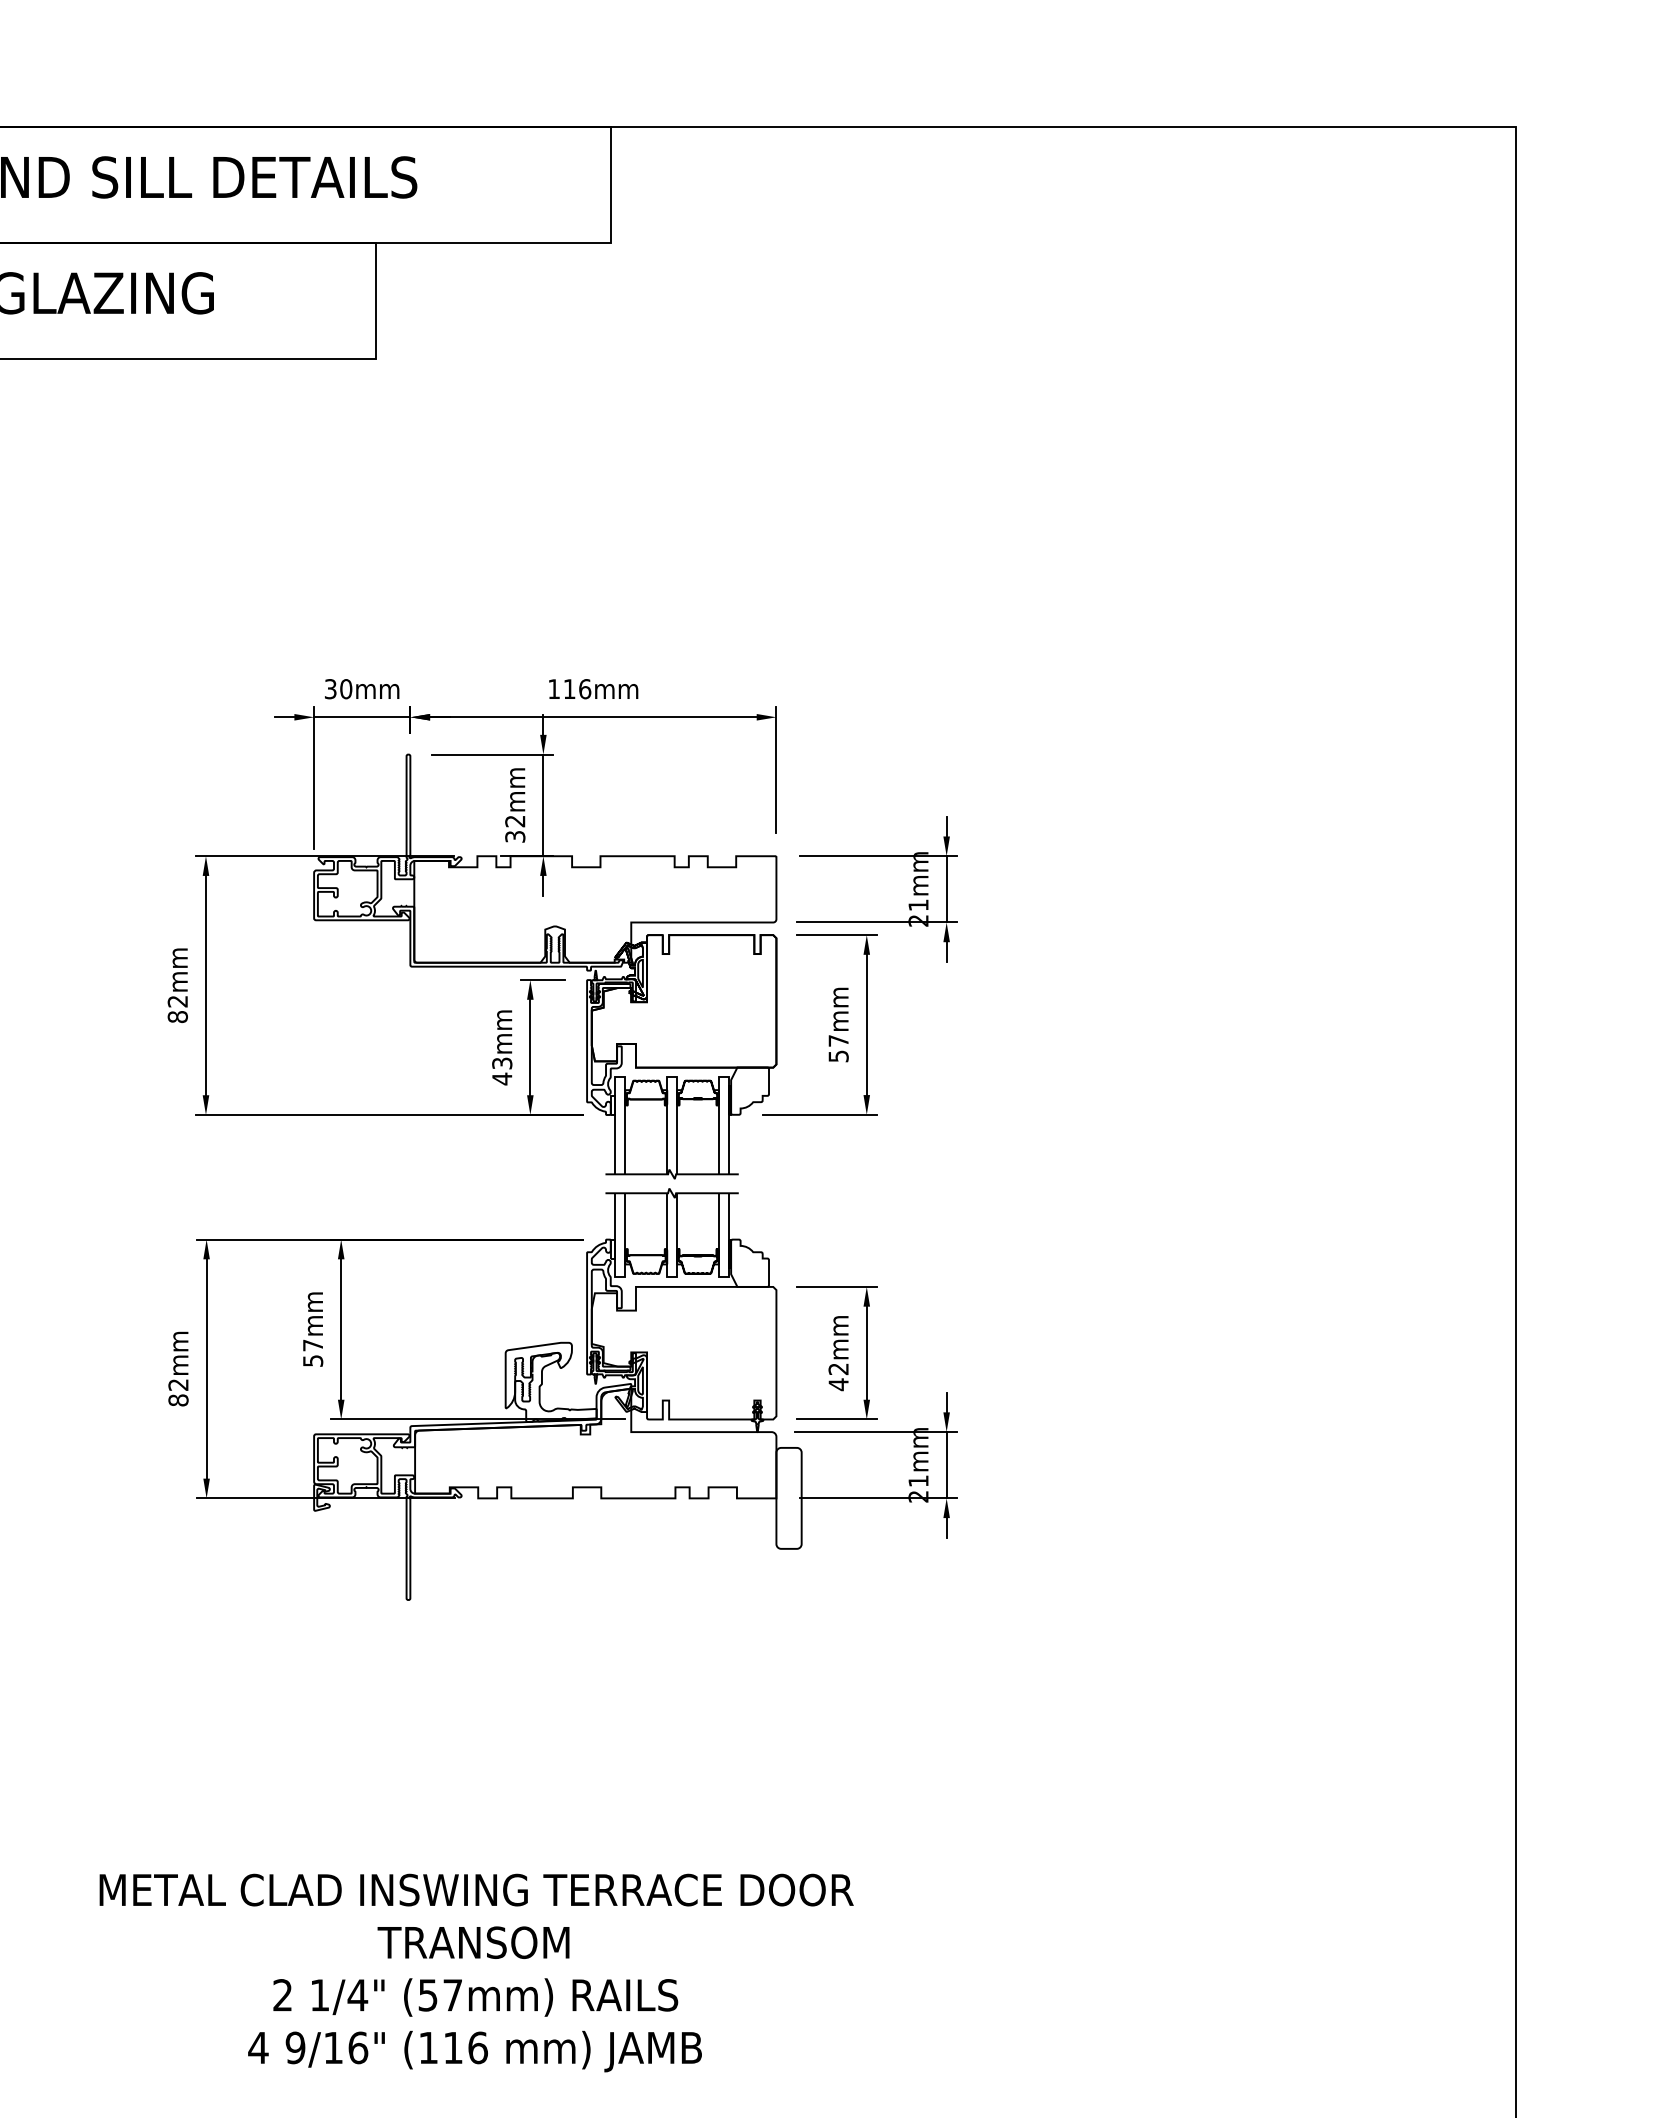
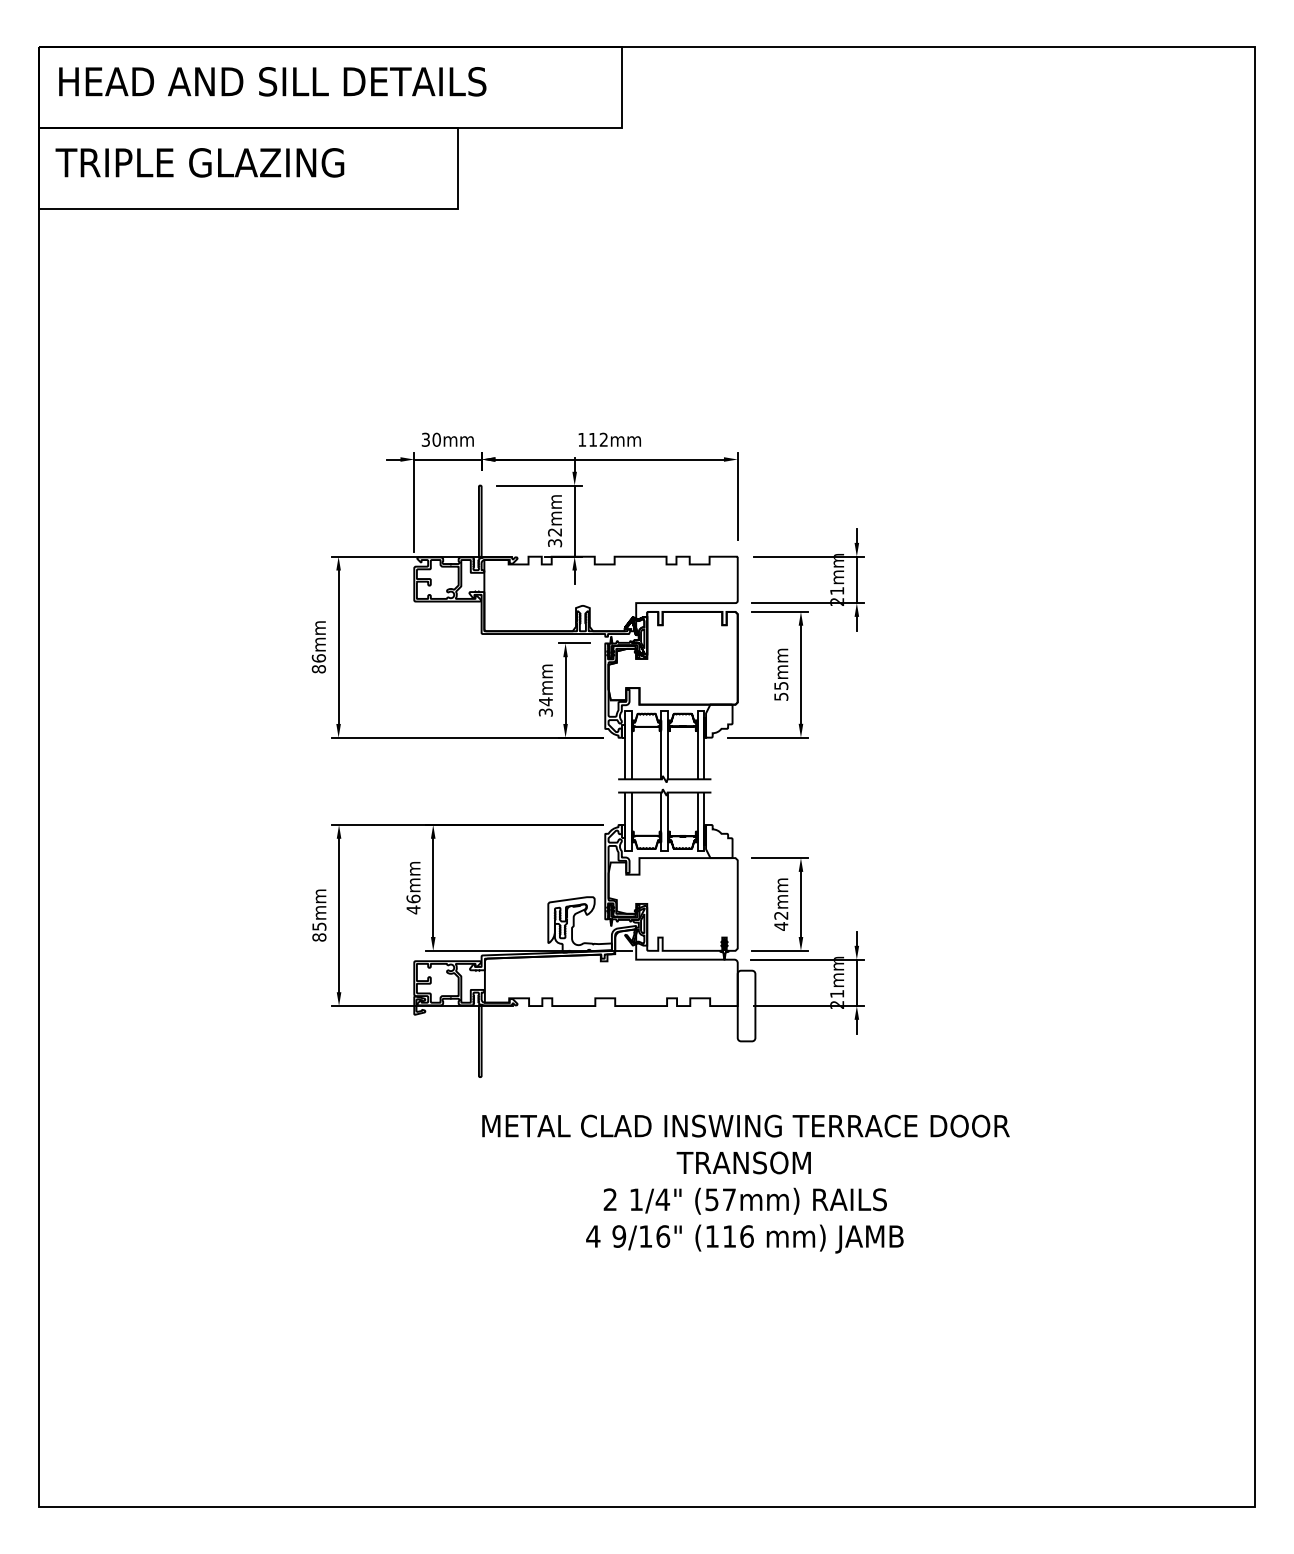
text: (584, 688) -> (603, 439), 116mm -> 112mm
text: (177, 1001) -> (318, 658), 82mm -> 86mm
text: (838, 1040) -> (781, 685), 57mm -> 55mm
text: (501, 1071) -> (545, 707), 43mm -> 34mm
text: (313, 1353) -> (413, 904), 57mm -> 46mm
text: (178, 1384) -> (319, 926), 82mm -> 85mm
text: (475, 1972) -> (745, 1183), moved

